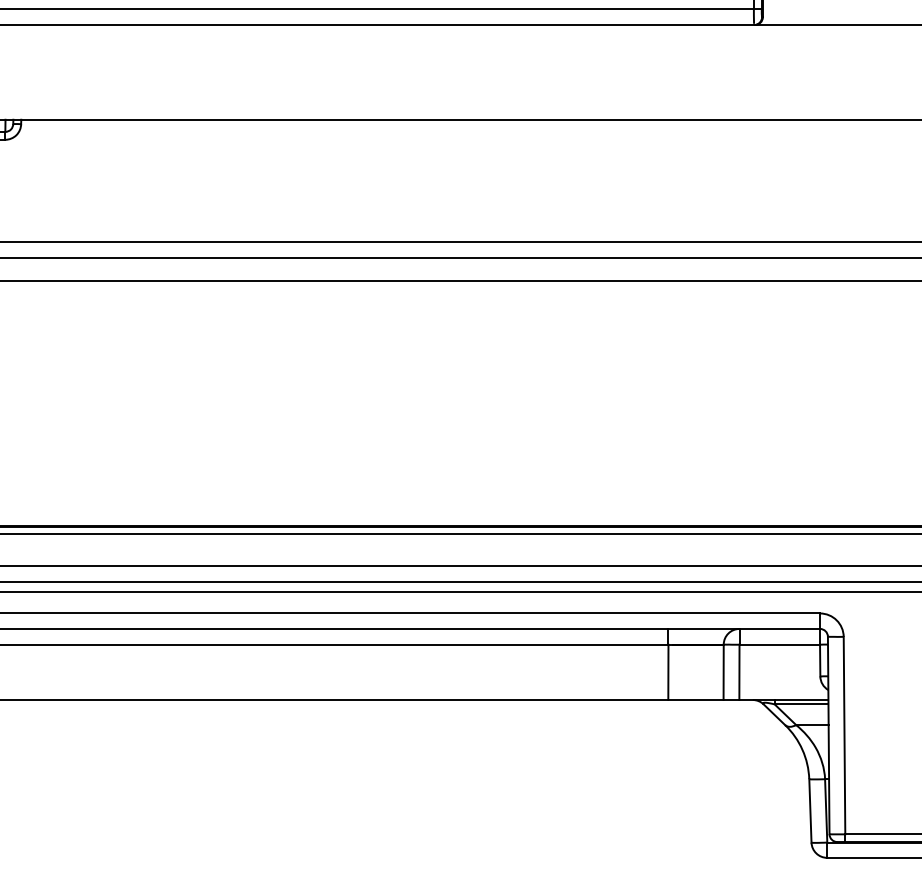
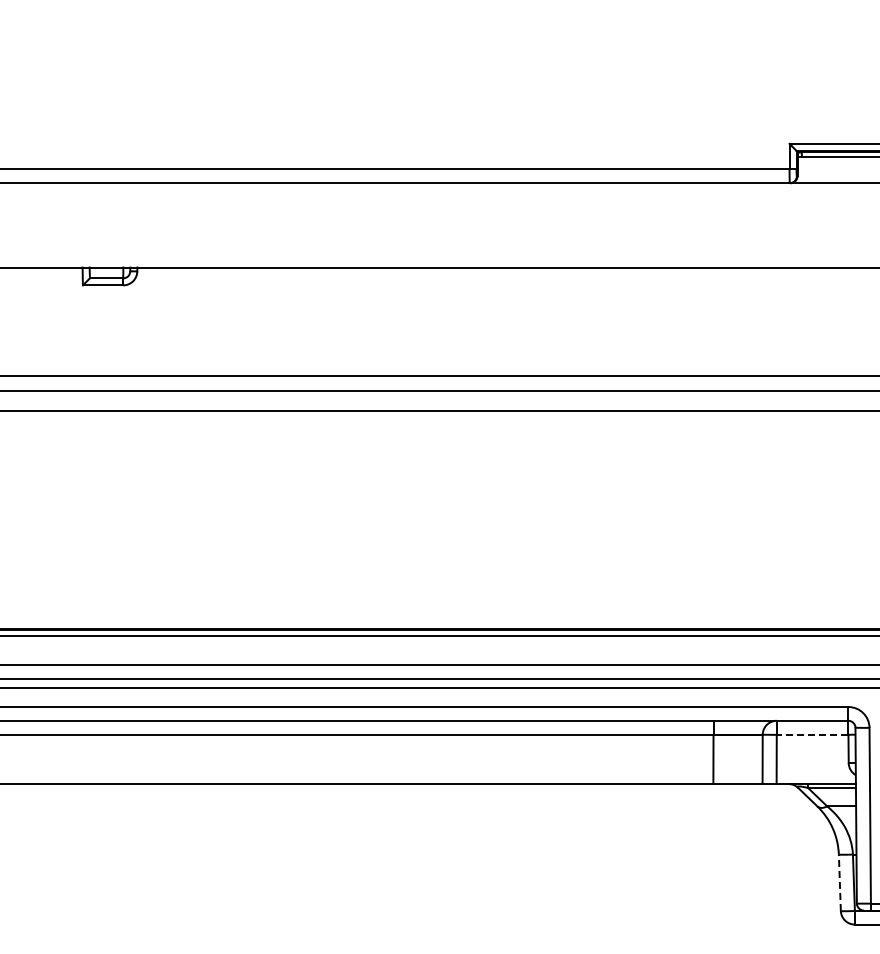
line: (779, 644) -> (812, 734), solid -> dashed
line: (809, 810) -> (839, 882), solid -> dashed

